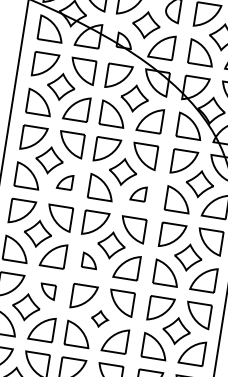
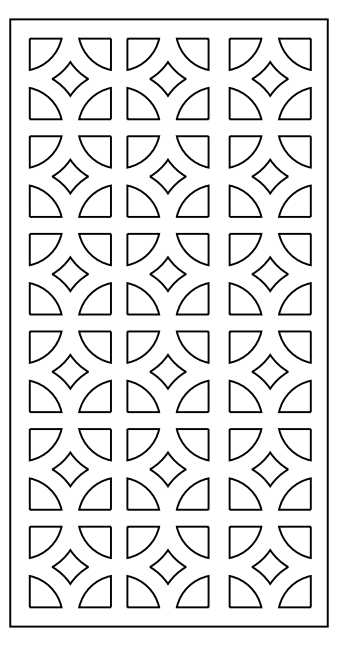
part: (124, 40) -> (143, 103), size x1.67
part: (64, 181) -> (94, 298), size x1.67
part: (138, 193) -> (192, 298), size x1.67
part: (90, 260) -> (143, 395), size x1.67
part: (47, 291) -> (94, 444), size x1.67
part: (99, 318) -> (167, 469), size x1.67

